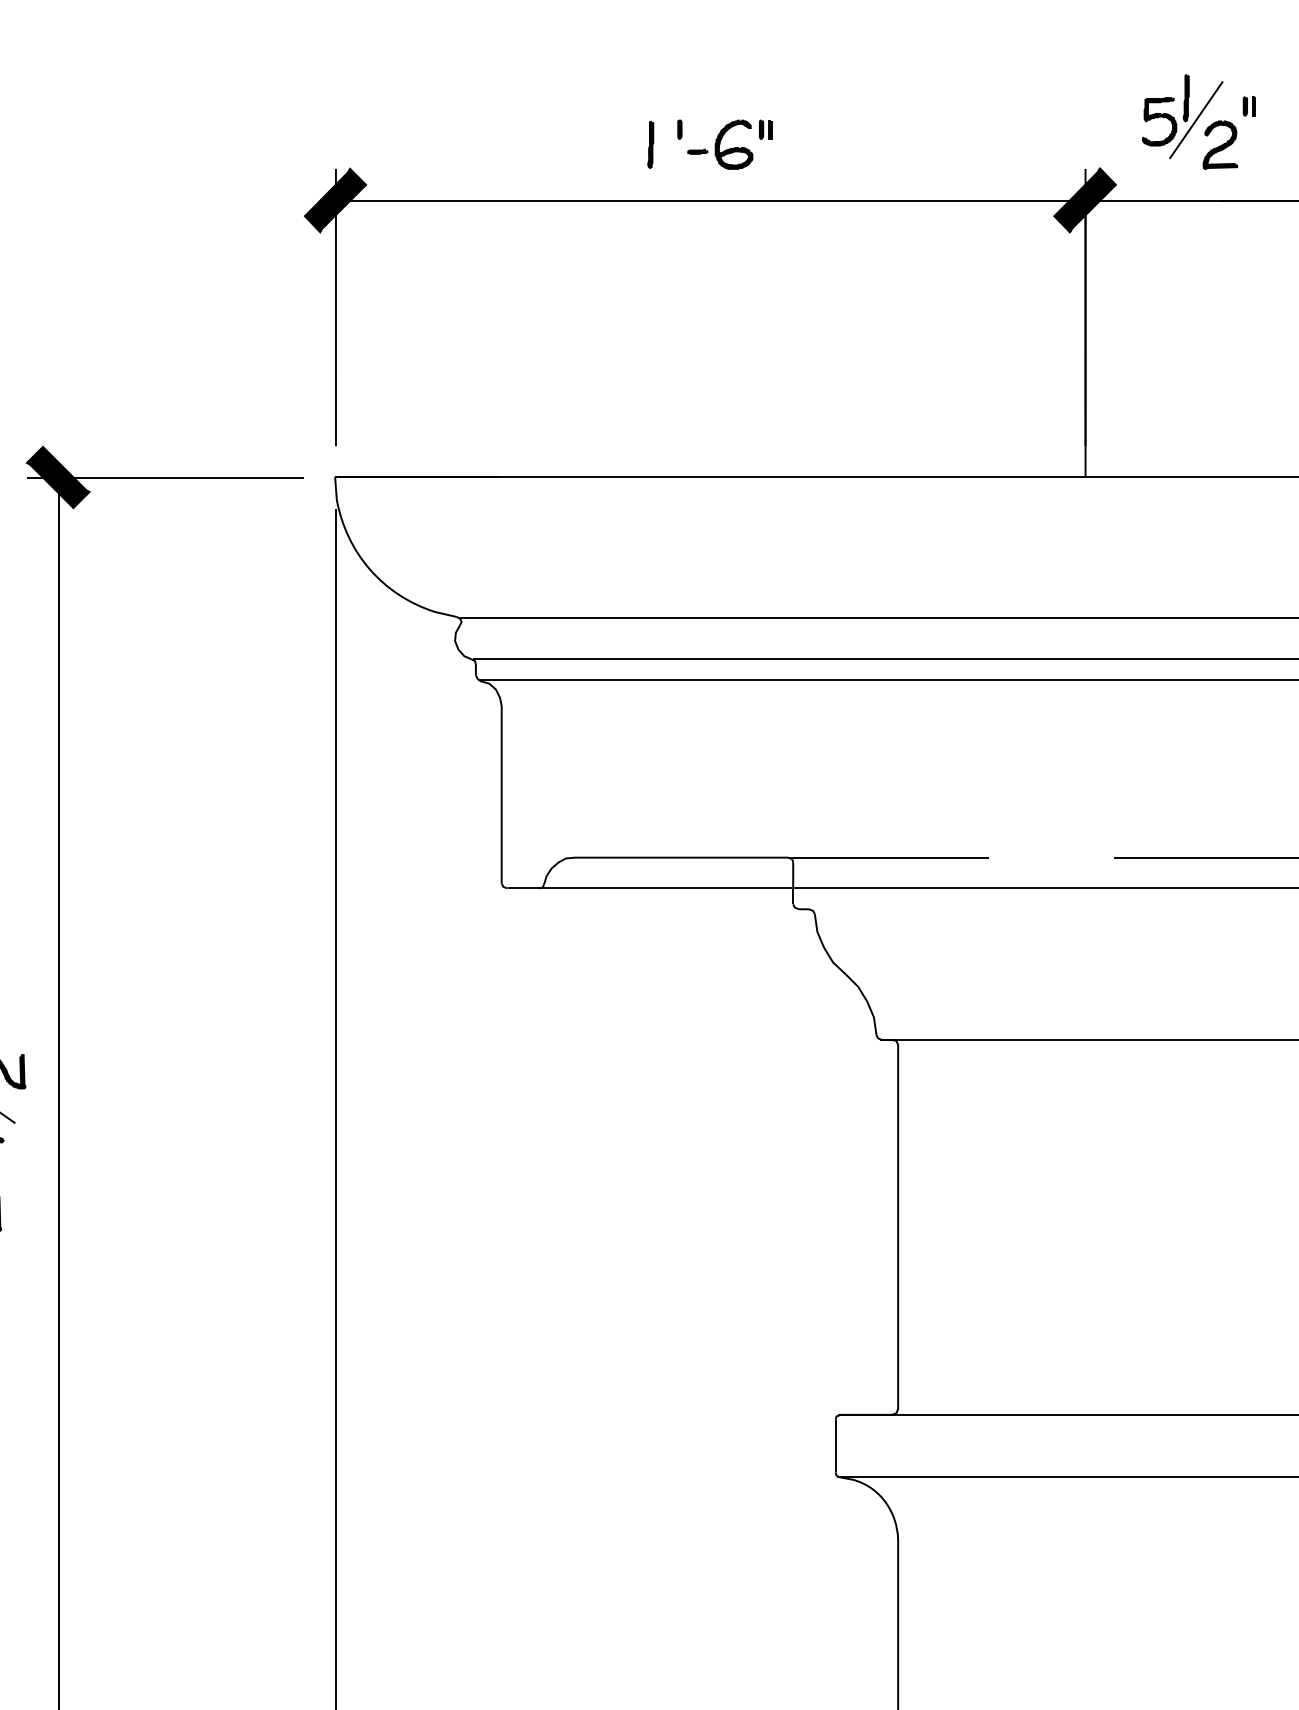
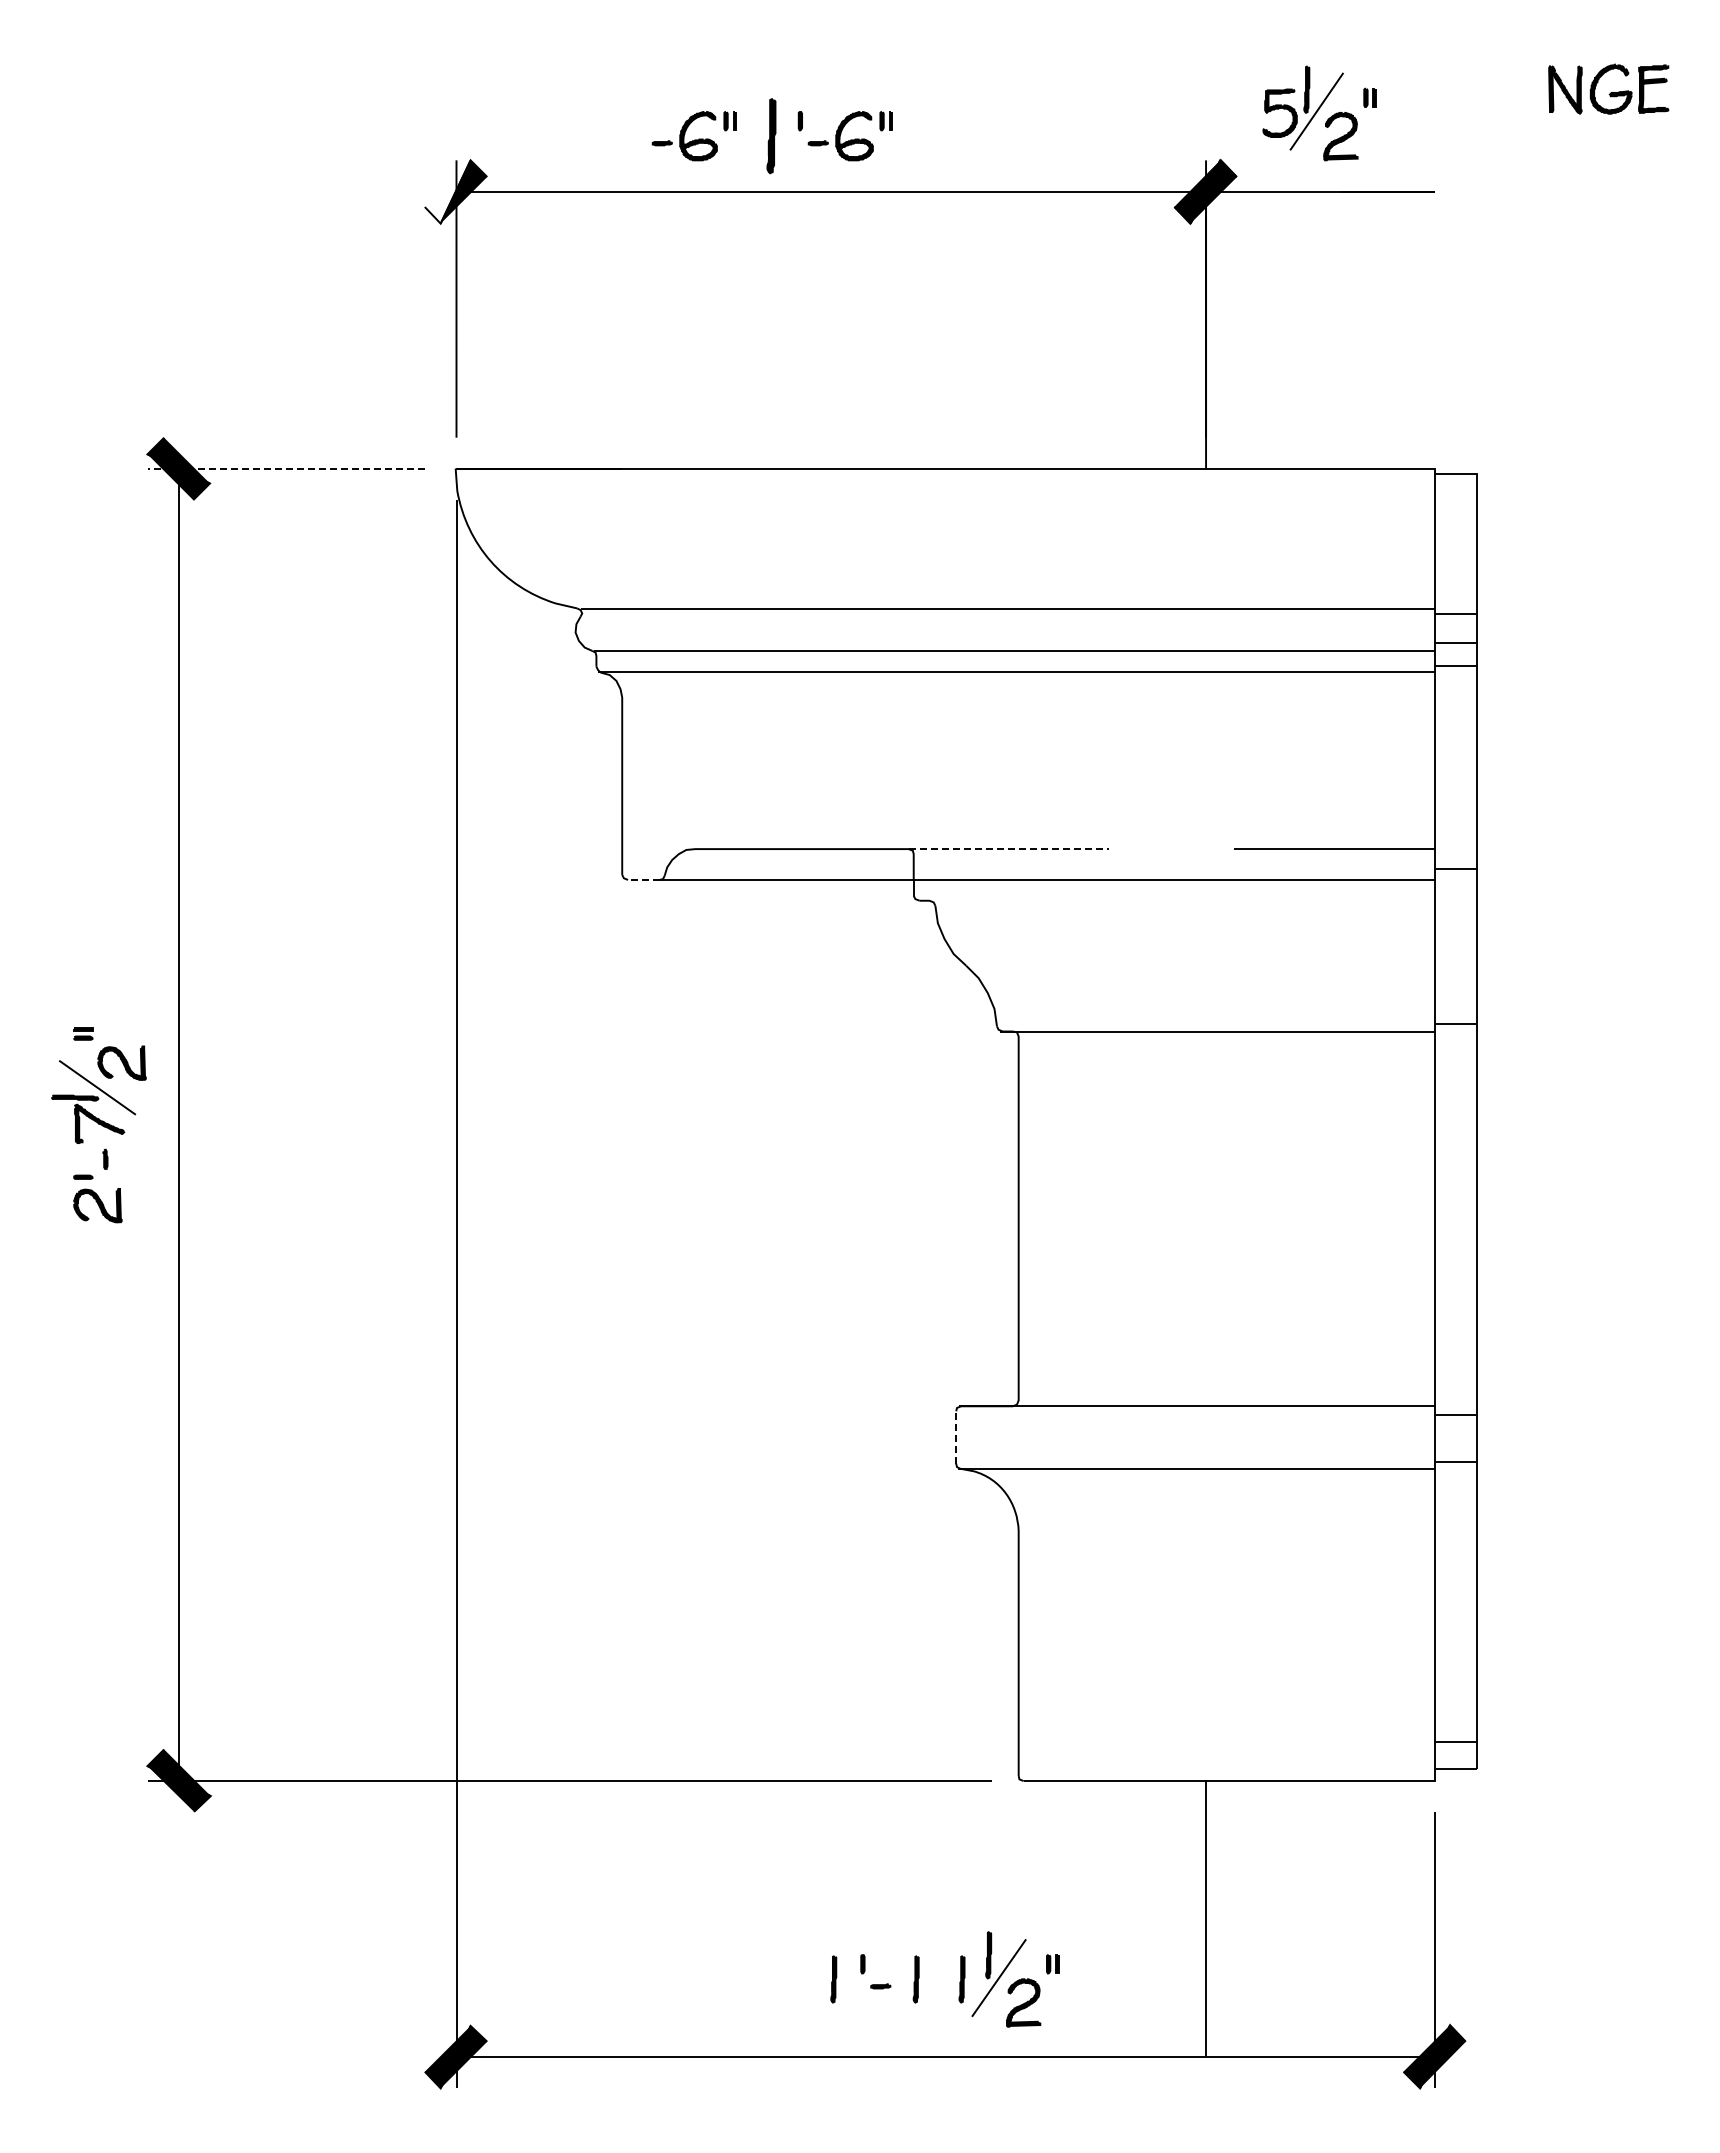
part: (572, 145) -> (693, 136), added
part: (649, 145) -> (770, 136), size x1.6
fill: (326, 200) -> (447, 191), removed
line: (165, 478) -> (286, 469), solid -> dashed
line: (888, 858) -> (1009, 849), solid -> dashed
line: (522, 888) -> (643, 879), solid -> dashed
line: (835, 1446) -> (956, 1437), solid -> dashed

